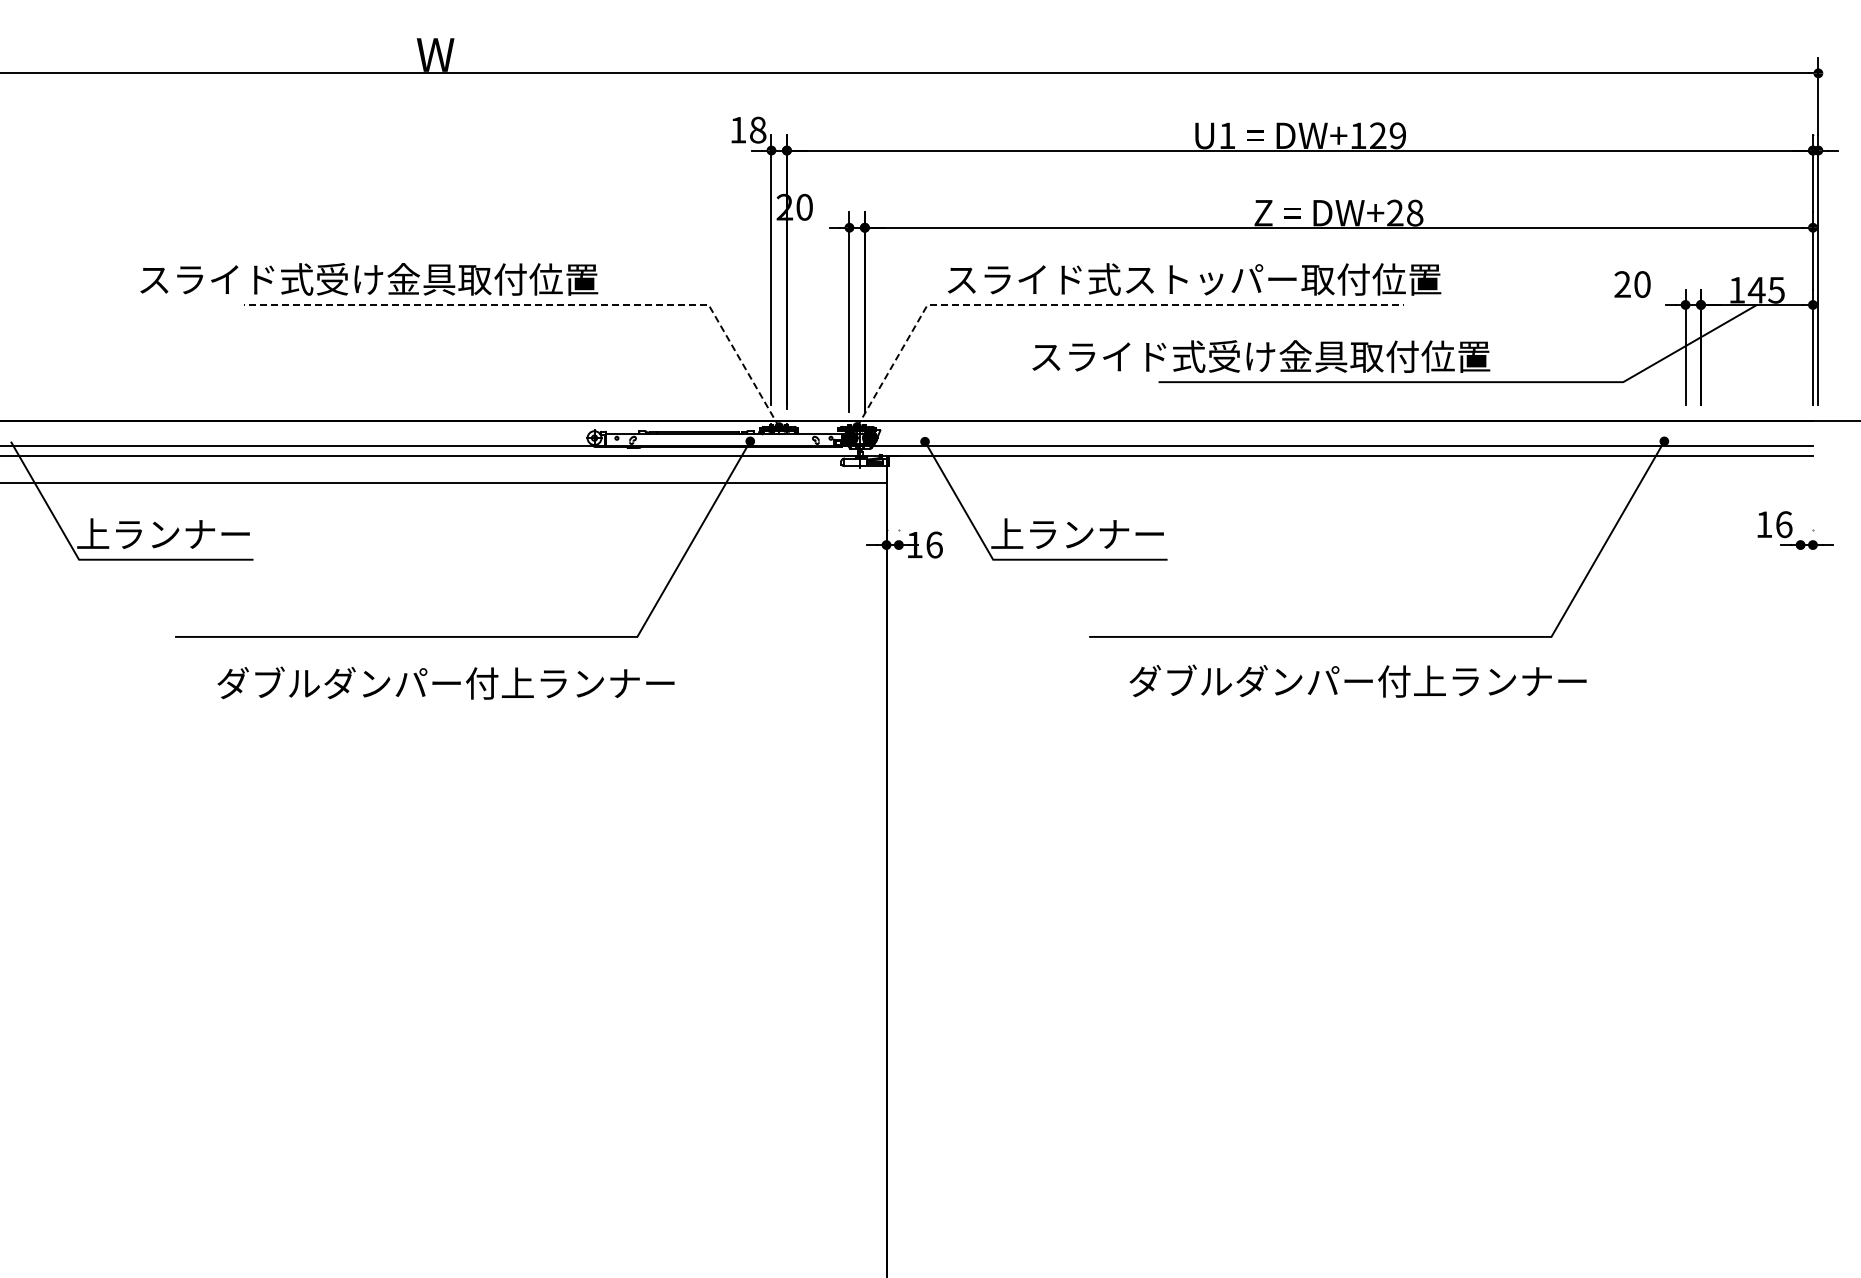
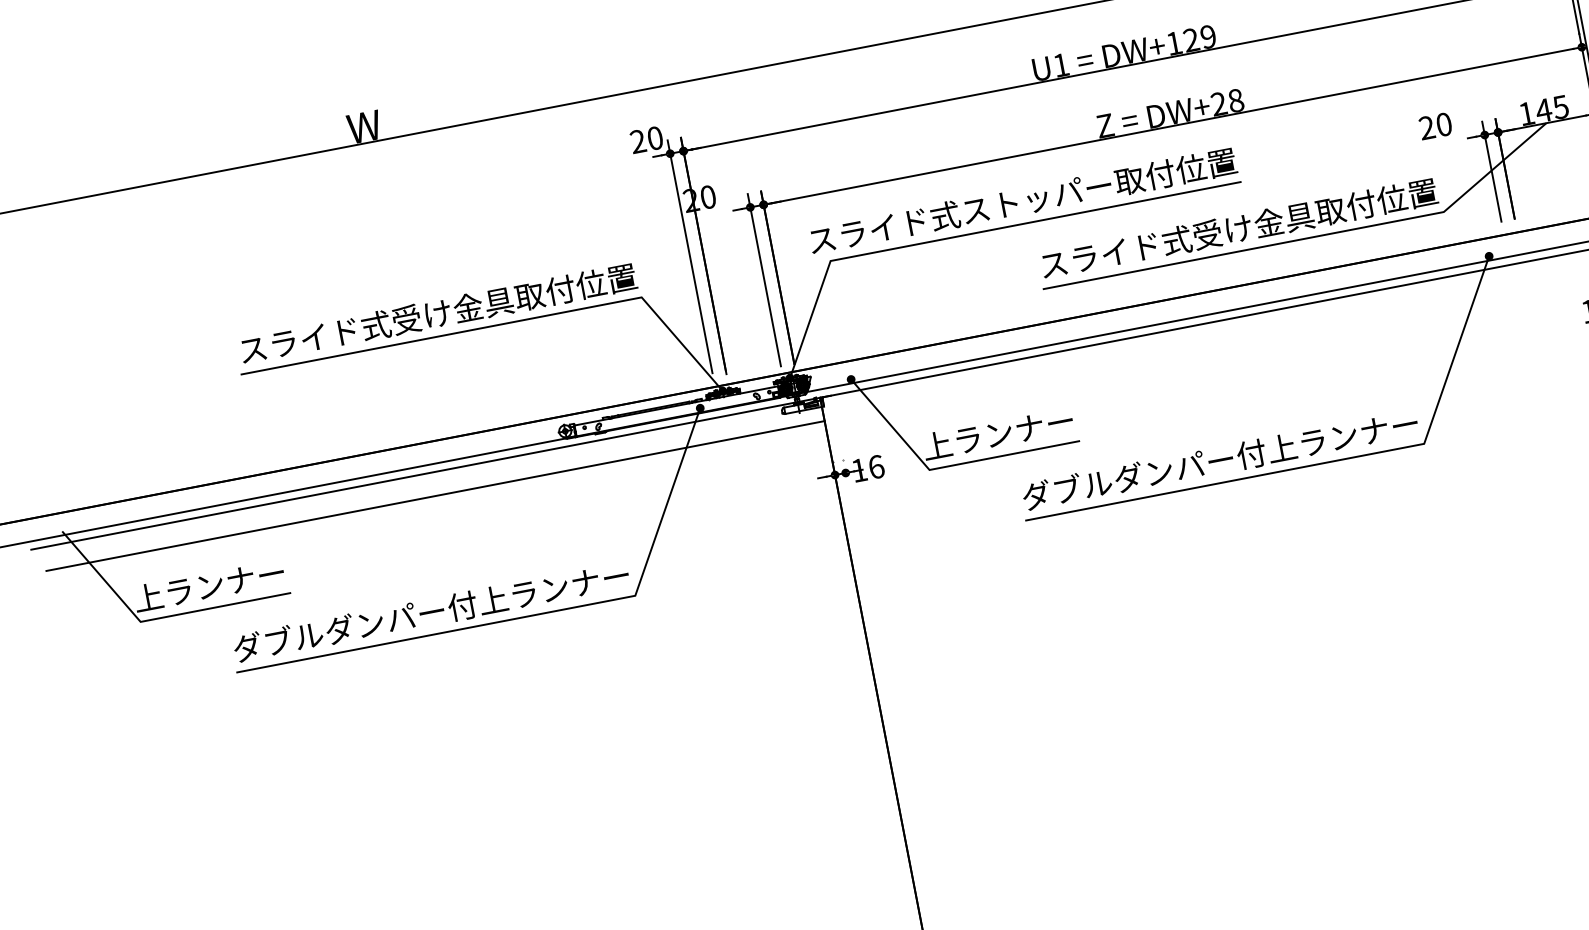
text: (748, 129) -> (646, 139), 18 -> 20
text: (369, 279) -> (438, 313), moved
text: (1194, 279) -> (1023, 201), moved
line: (547, 304) -> (502, 323), dashed -> solid
line: (1095, 304) -> (975, 232), dashed -> solid
text: (1261, 356) -> (1239, 228), moved
text: (1357, 680) -> (1219, 459), moved
text: (445, 682) -> (430, 611), moved

